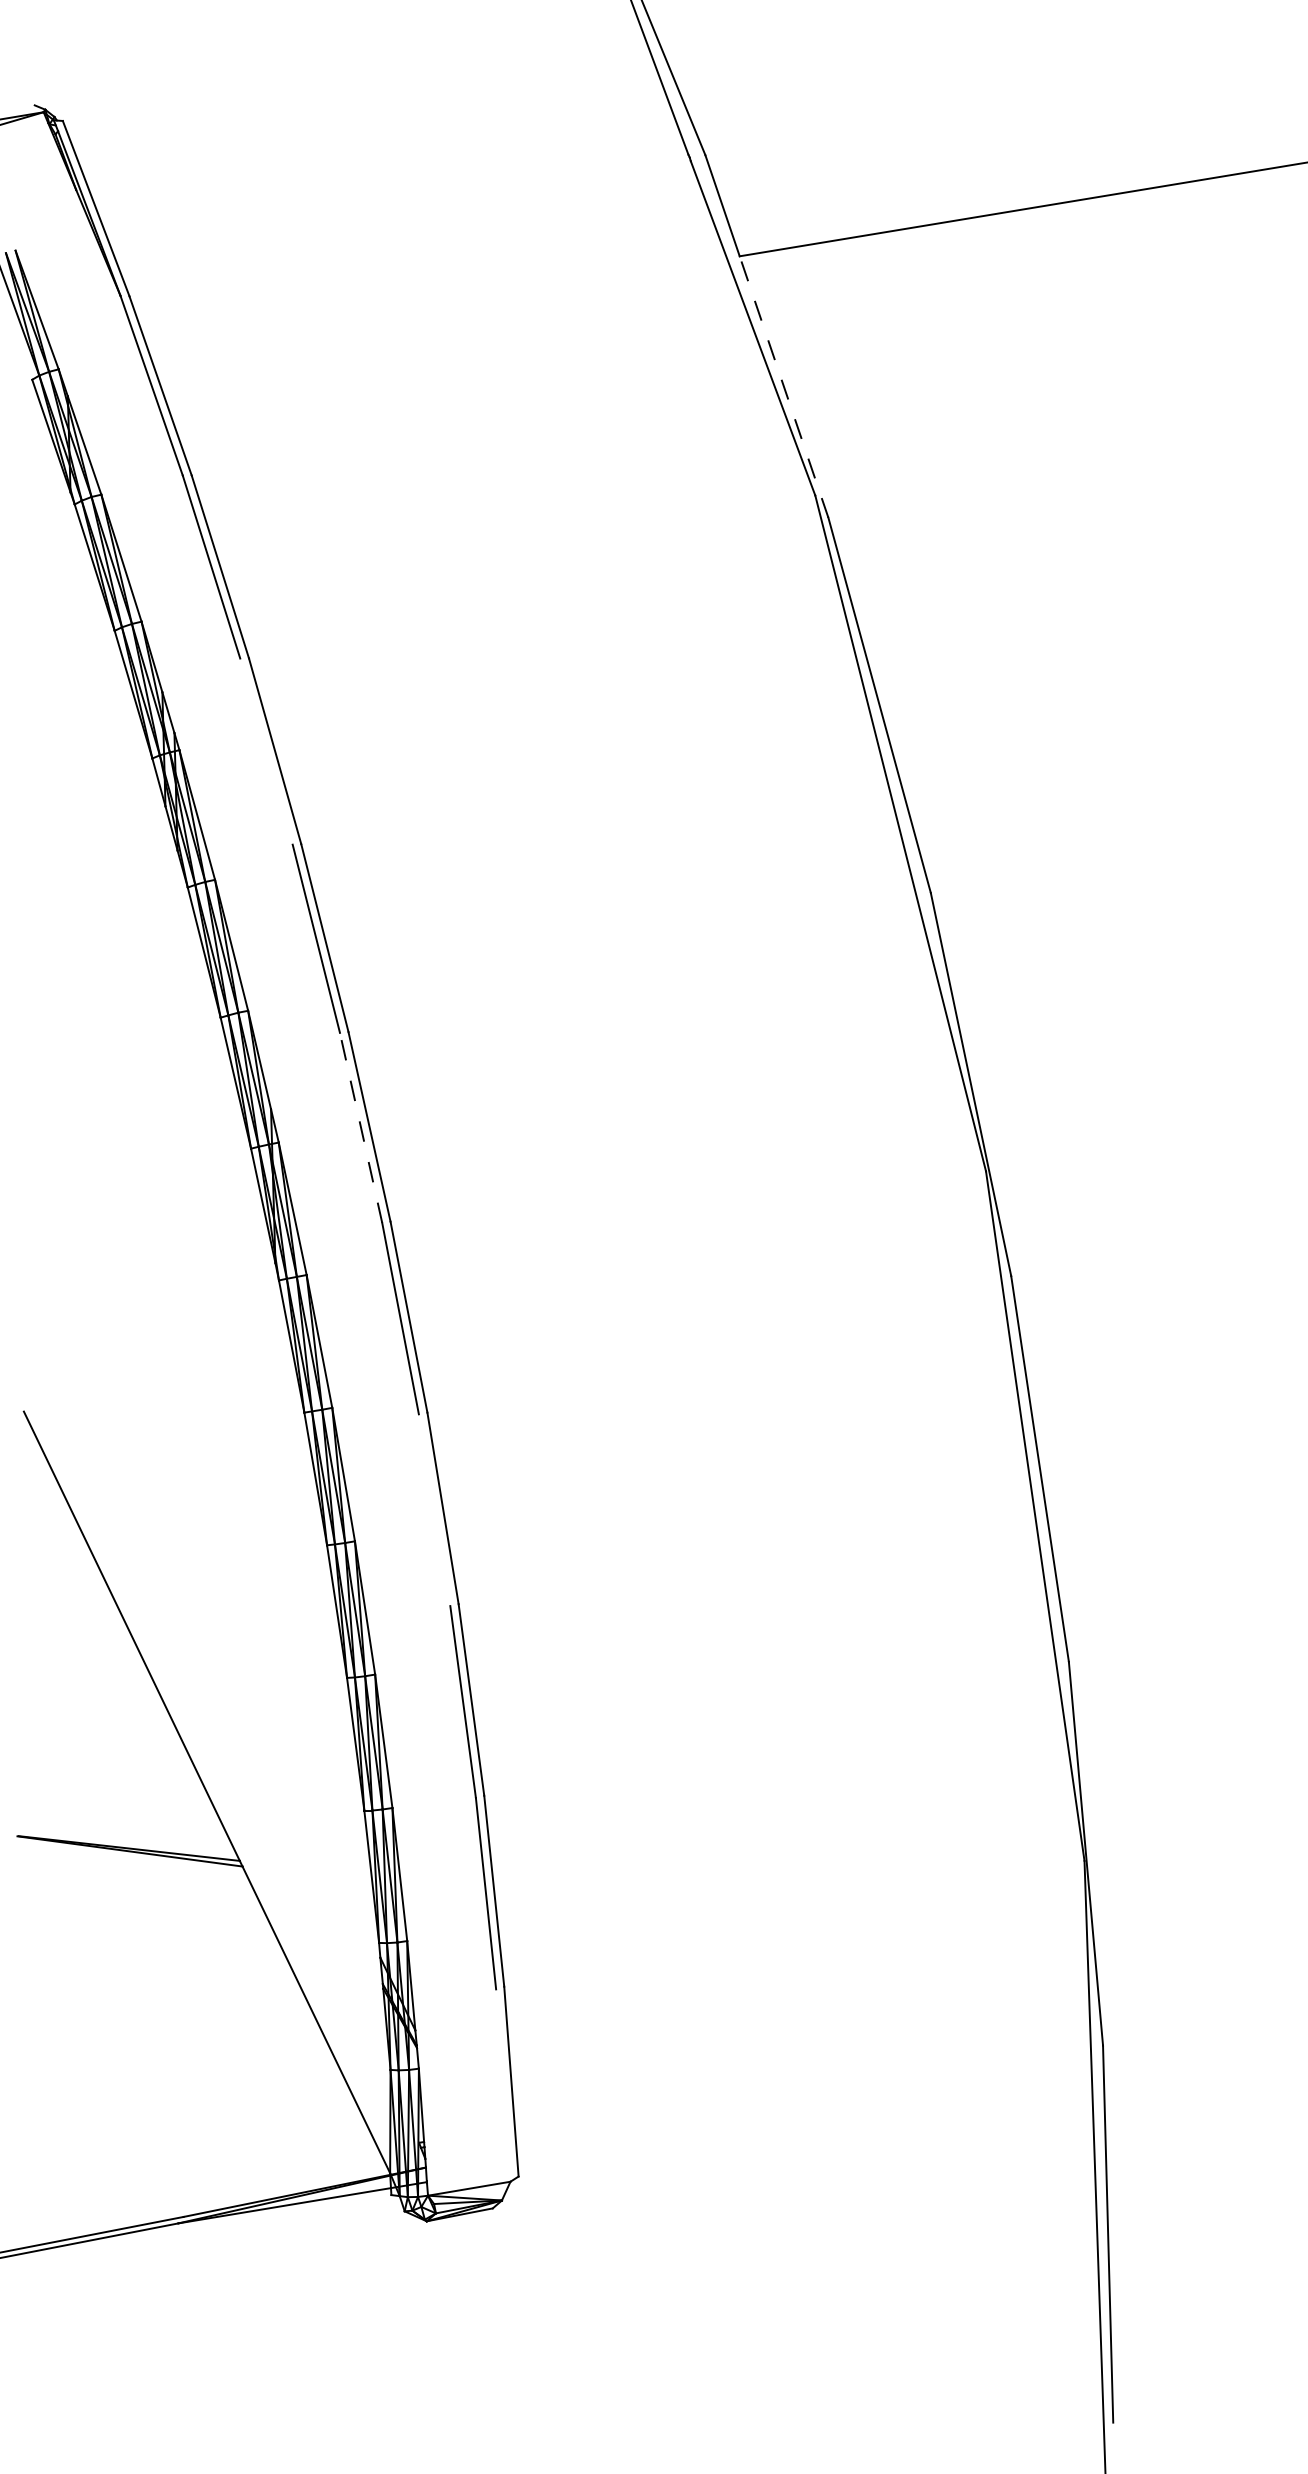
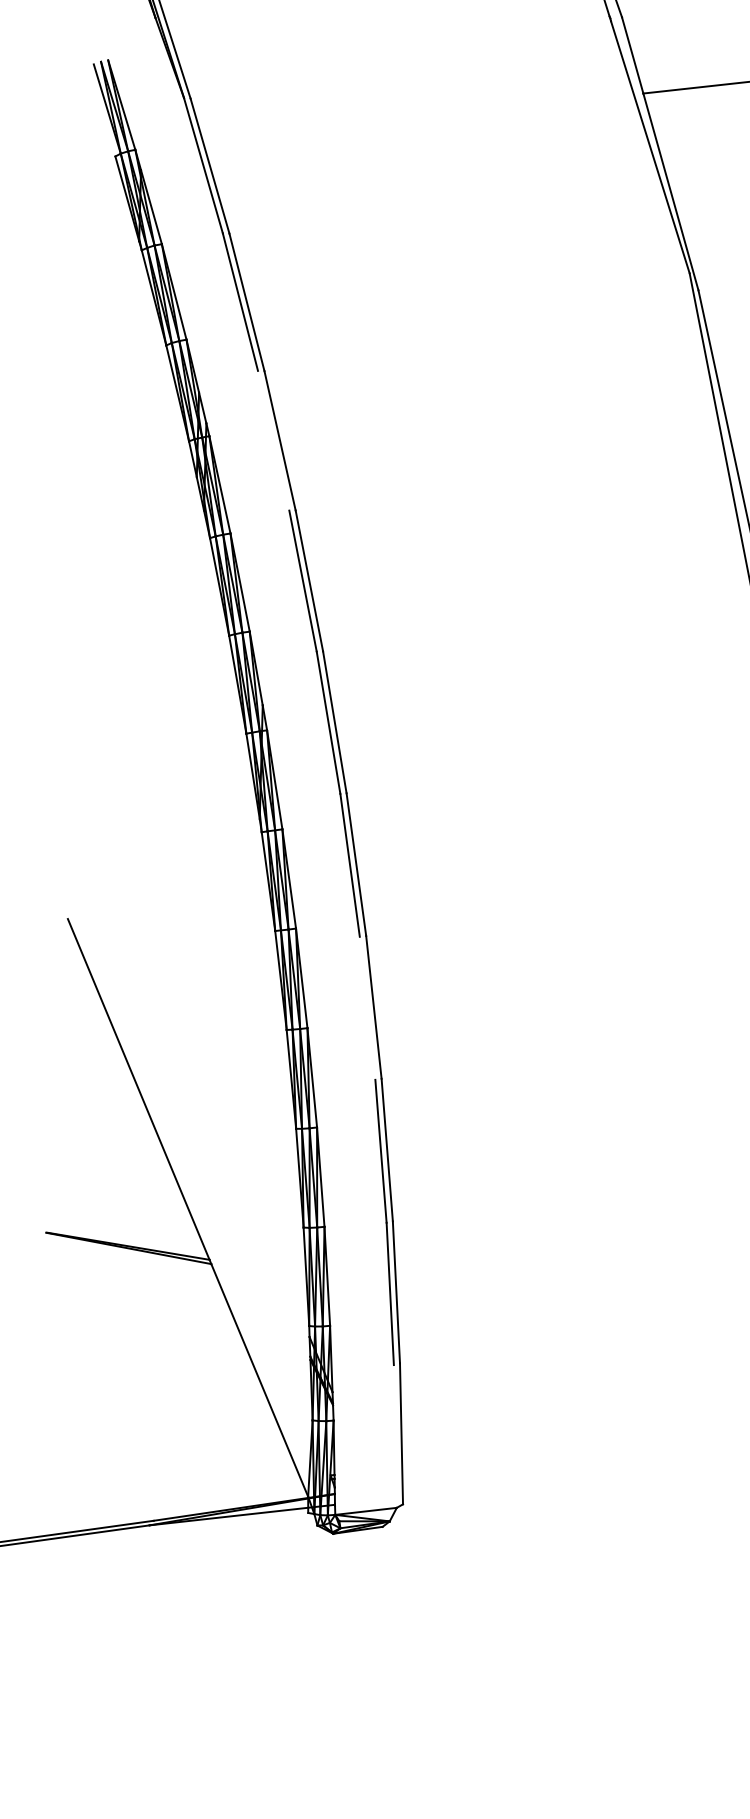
line: (783, 386) -> (670, 191), dashed -> solid
line: (361, 1127) -> (328, 722), dashed -> solid

